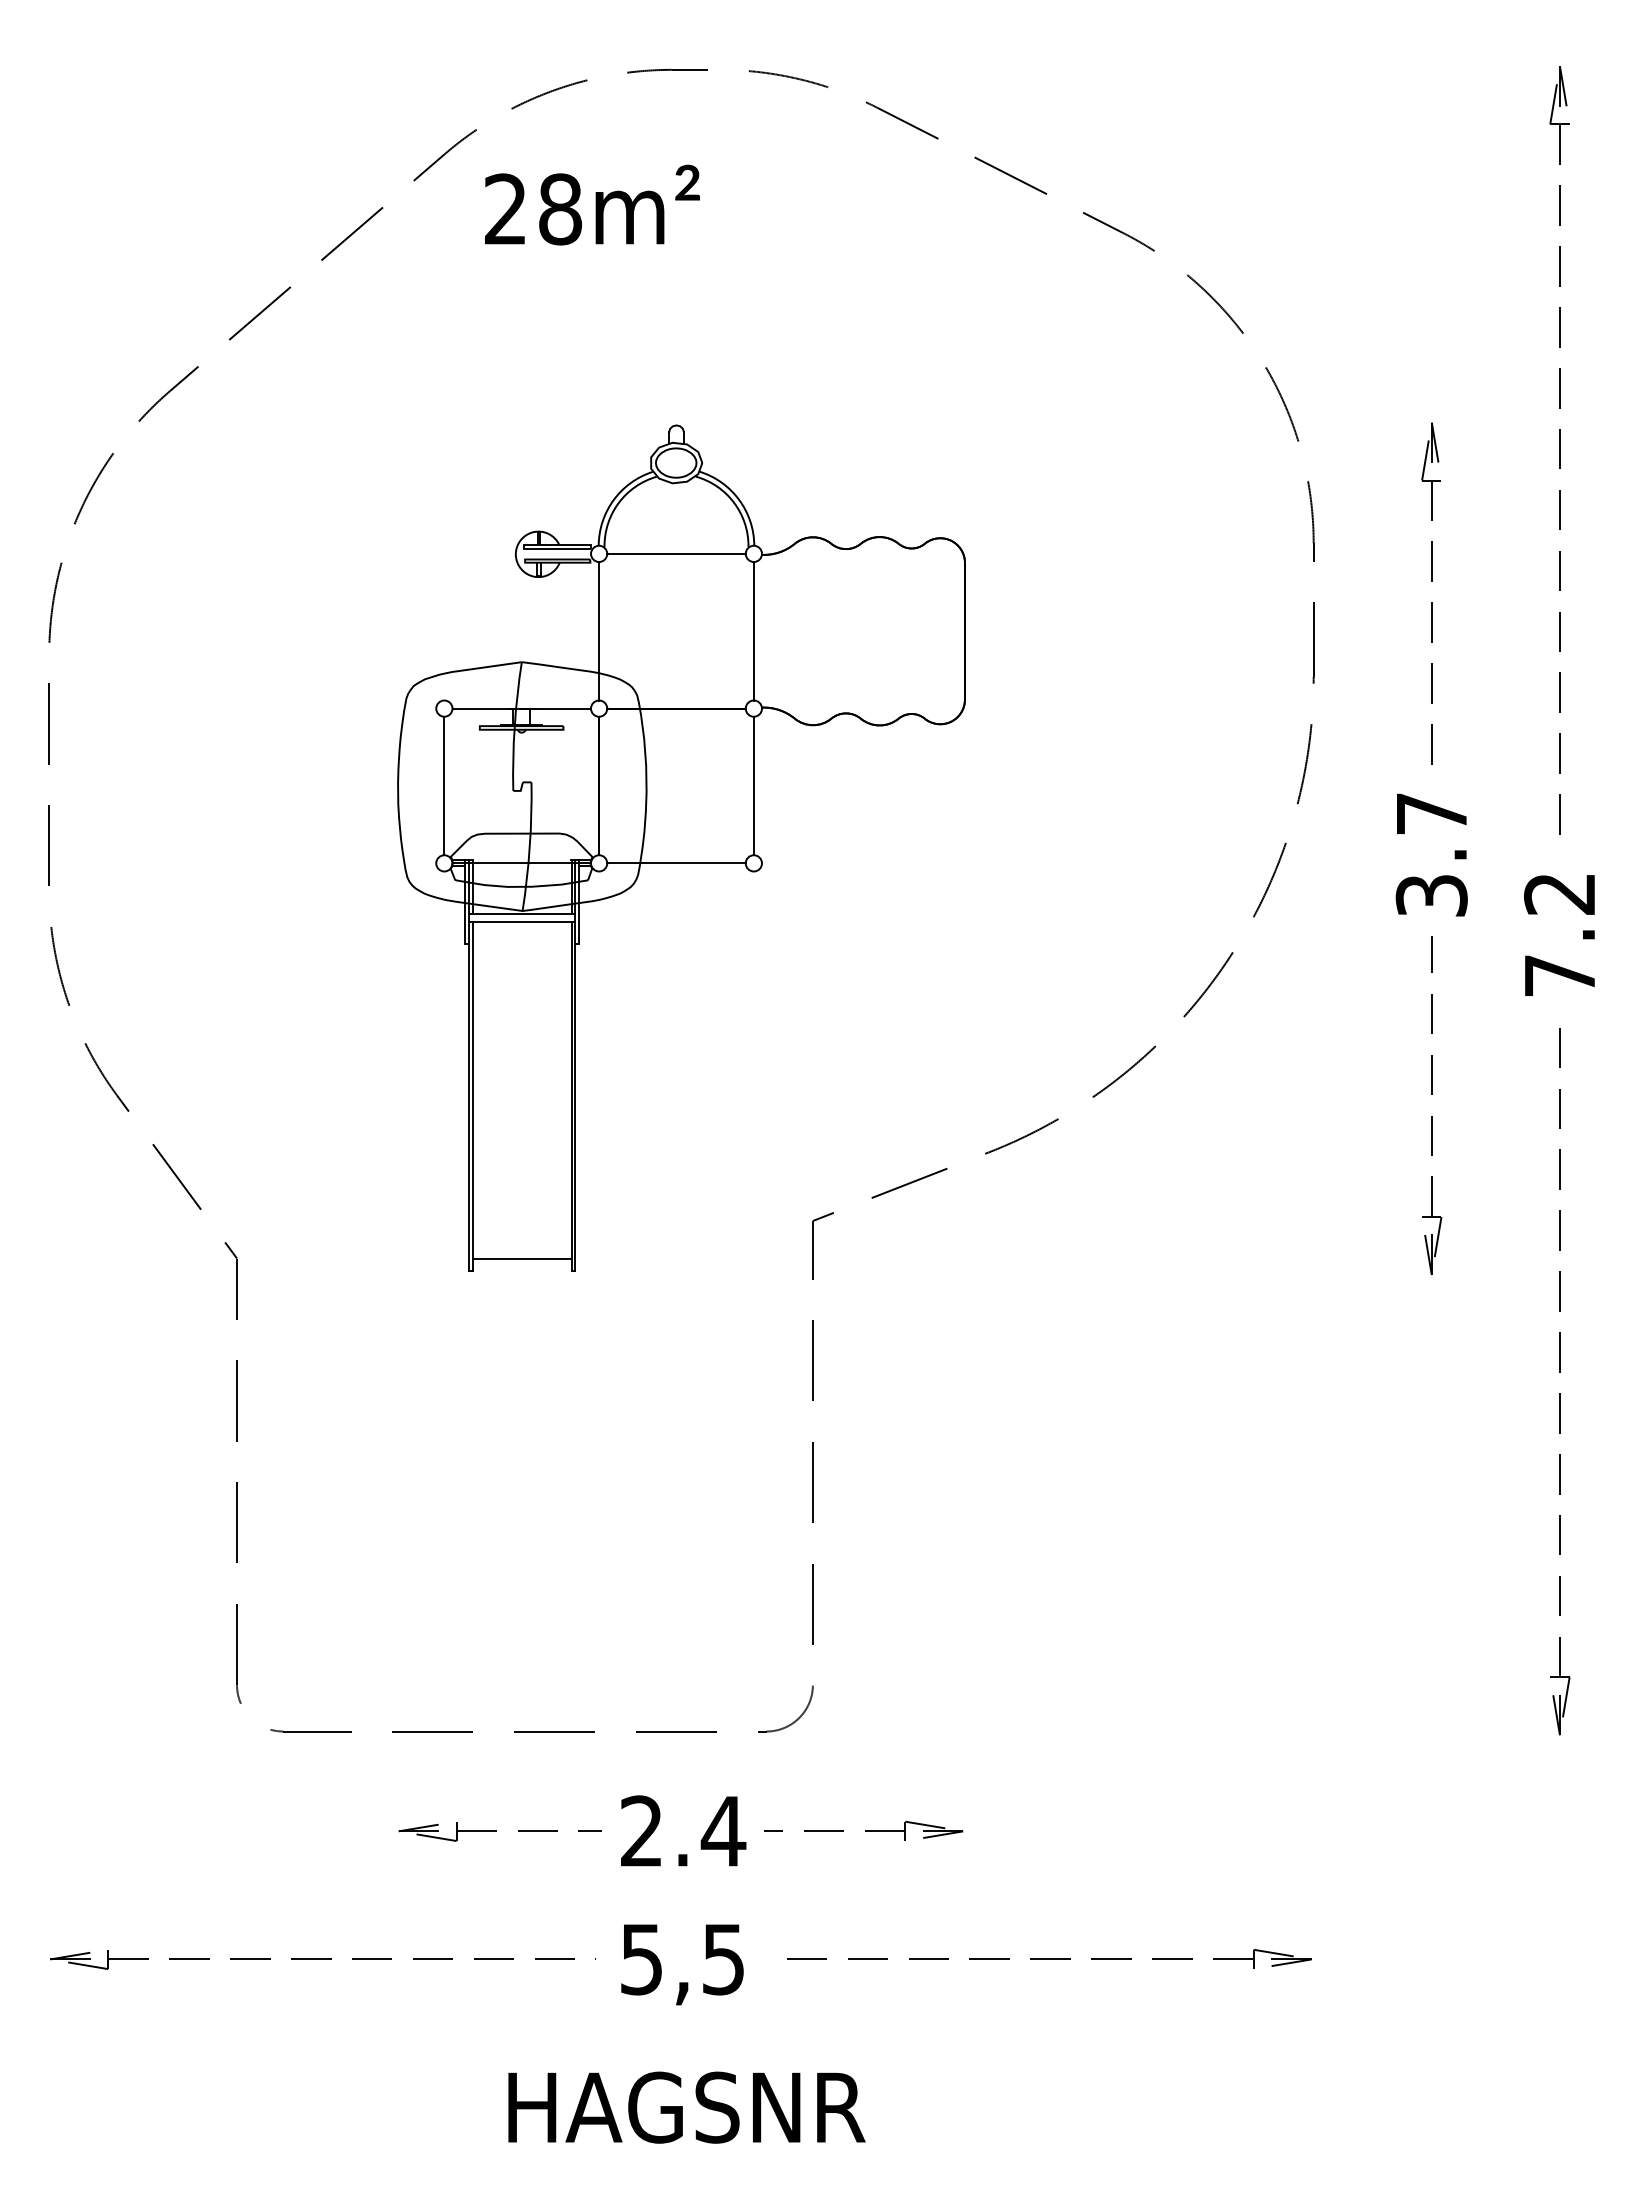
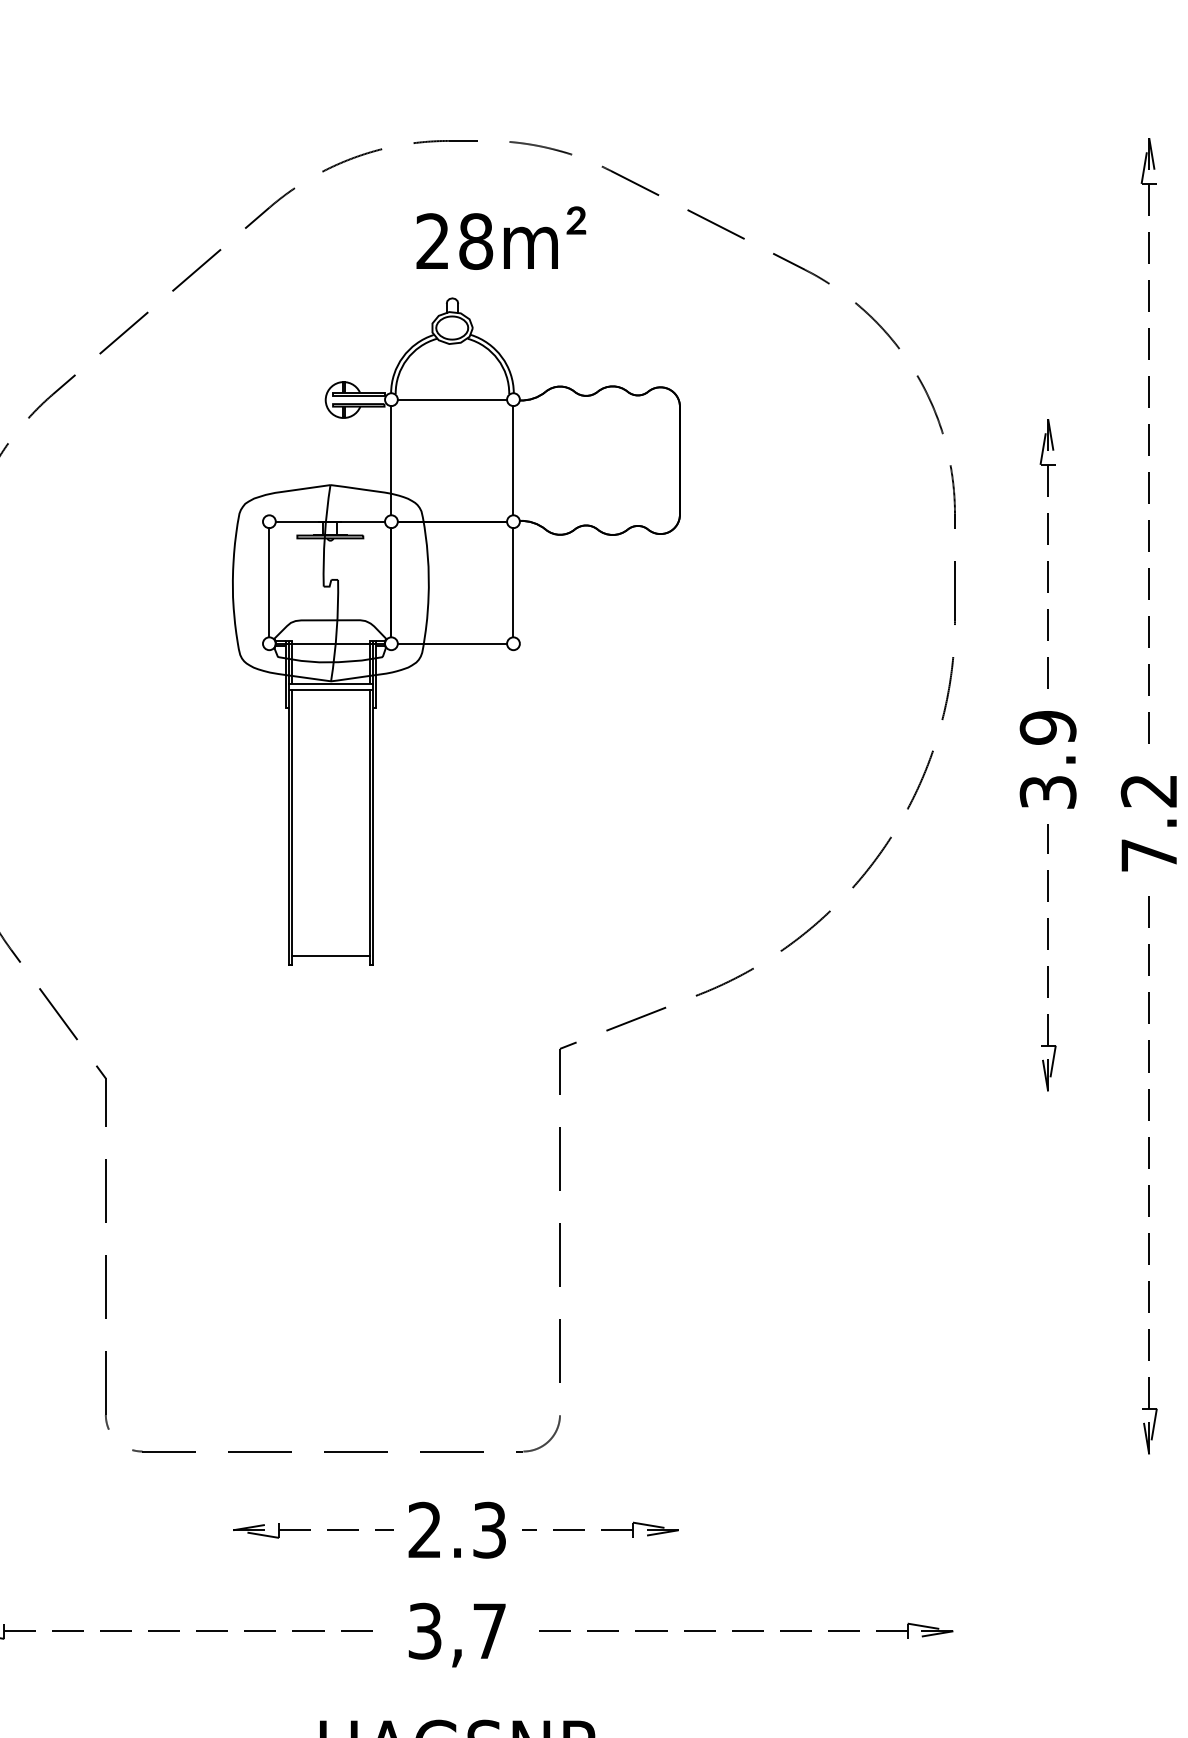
text: (592, 204) -> (501, 237), moved
text: (1431, 813) -> (1047, 727), 3.7 -> 3.9
part: (681, 847) -> (456, 631), moved
text: (723, 1831) -> (489, 1530), 2.4 -> 2.3
text: (682, 1959) -> (457, 1631), 5,5 -> 3,7

